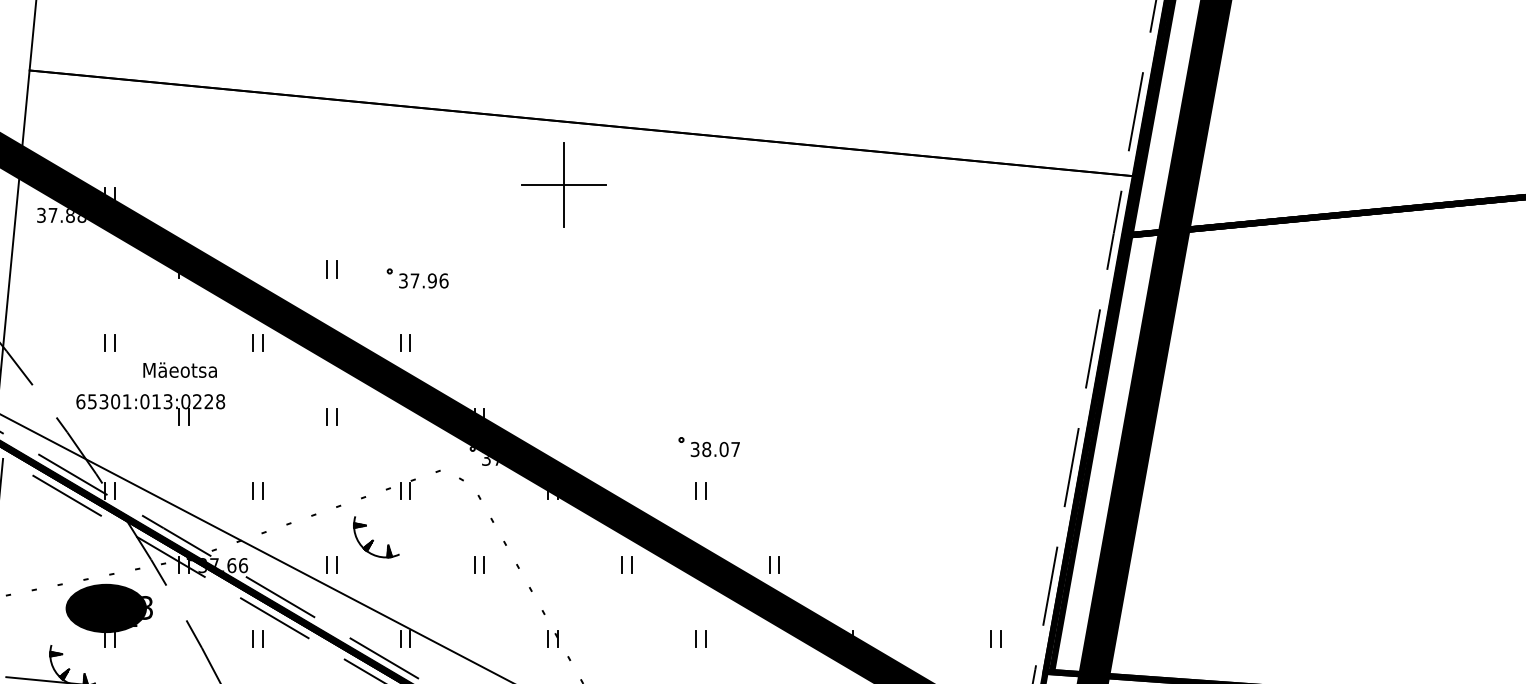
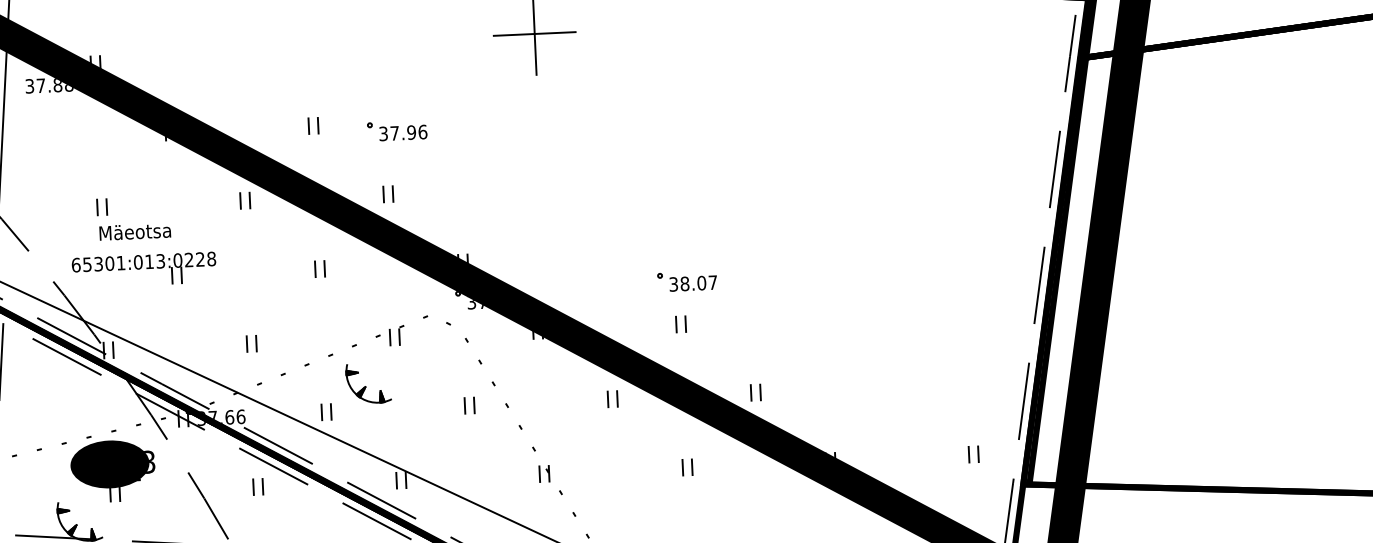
text: (179, 369) -> (134, 231), moved

